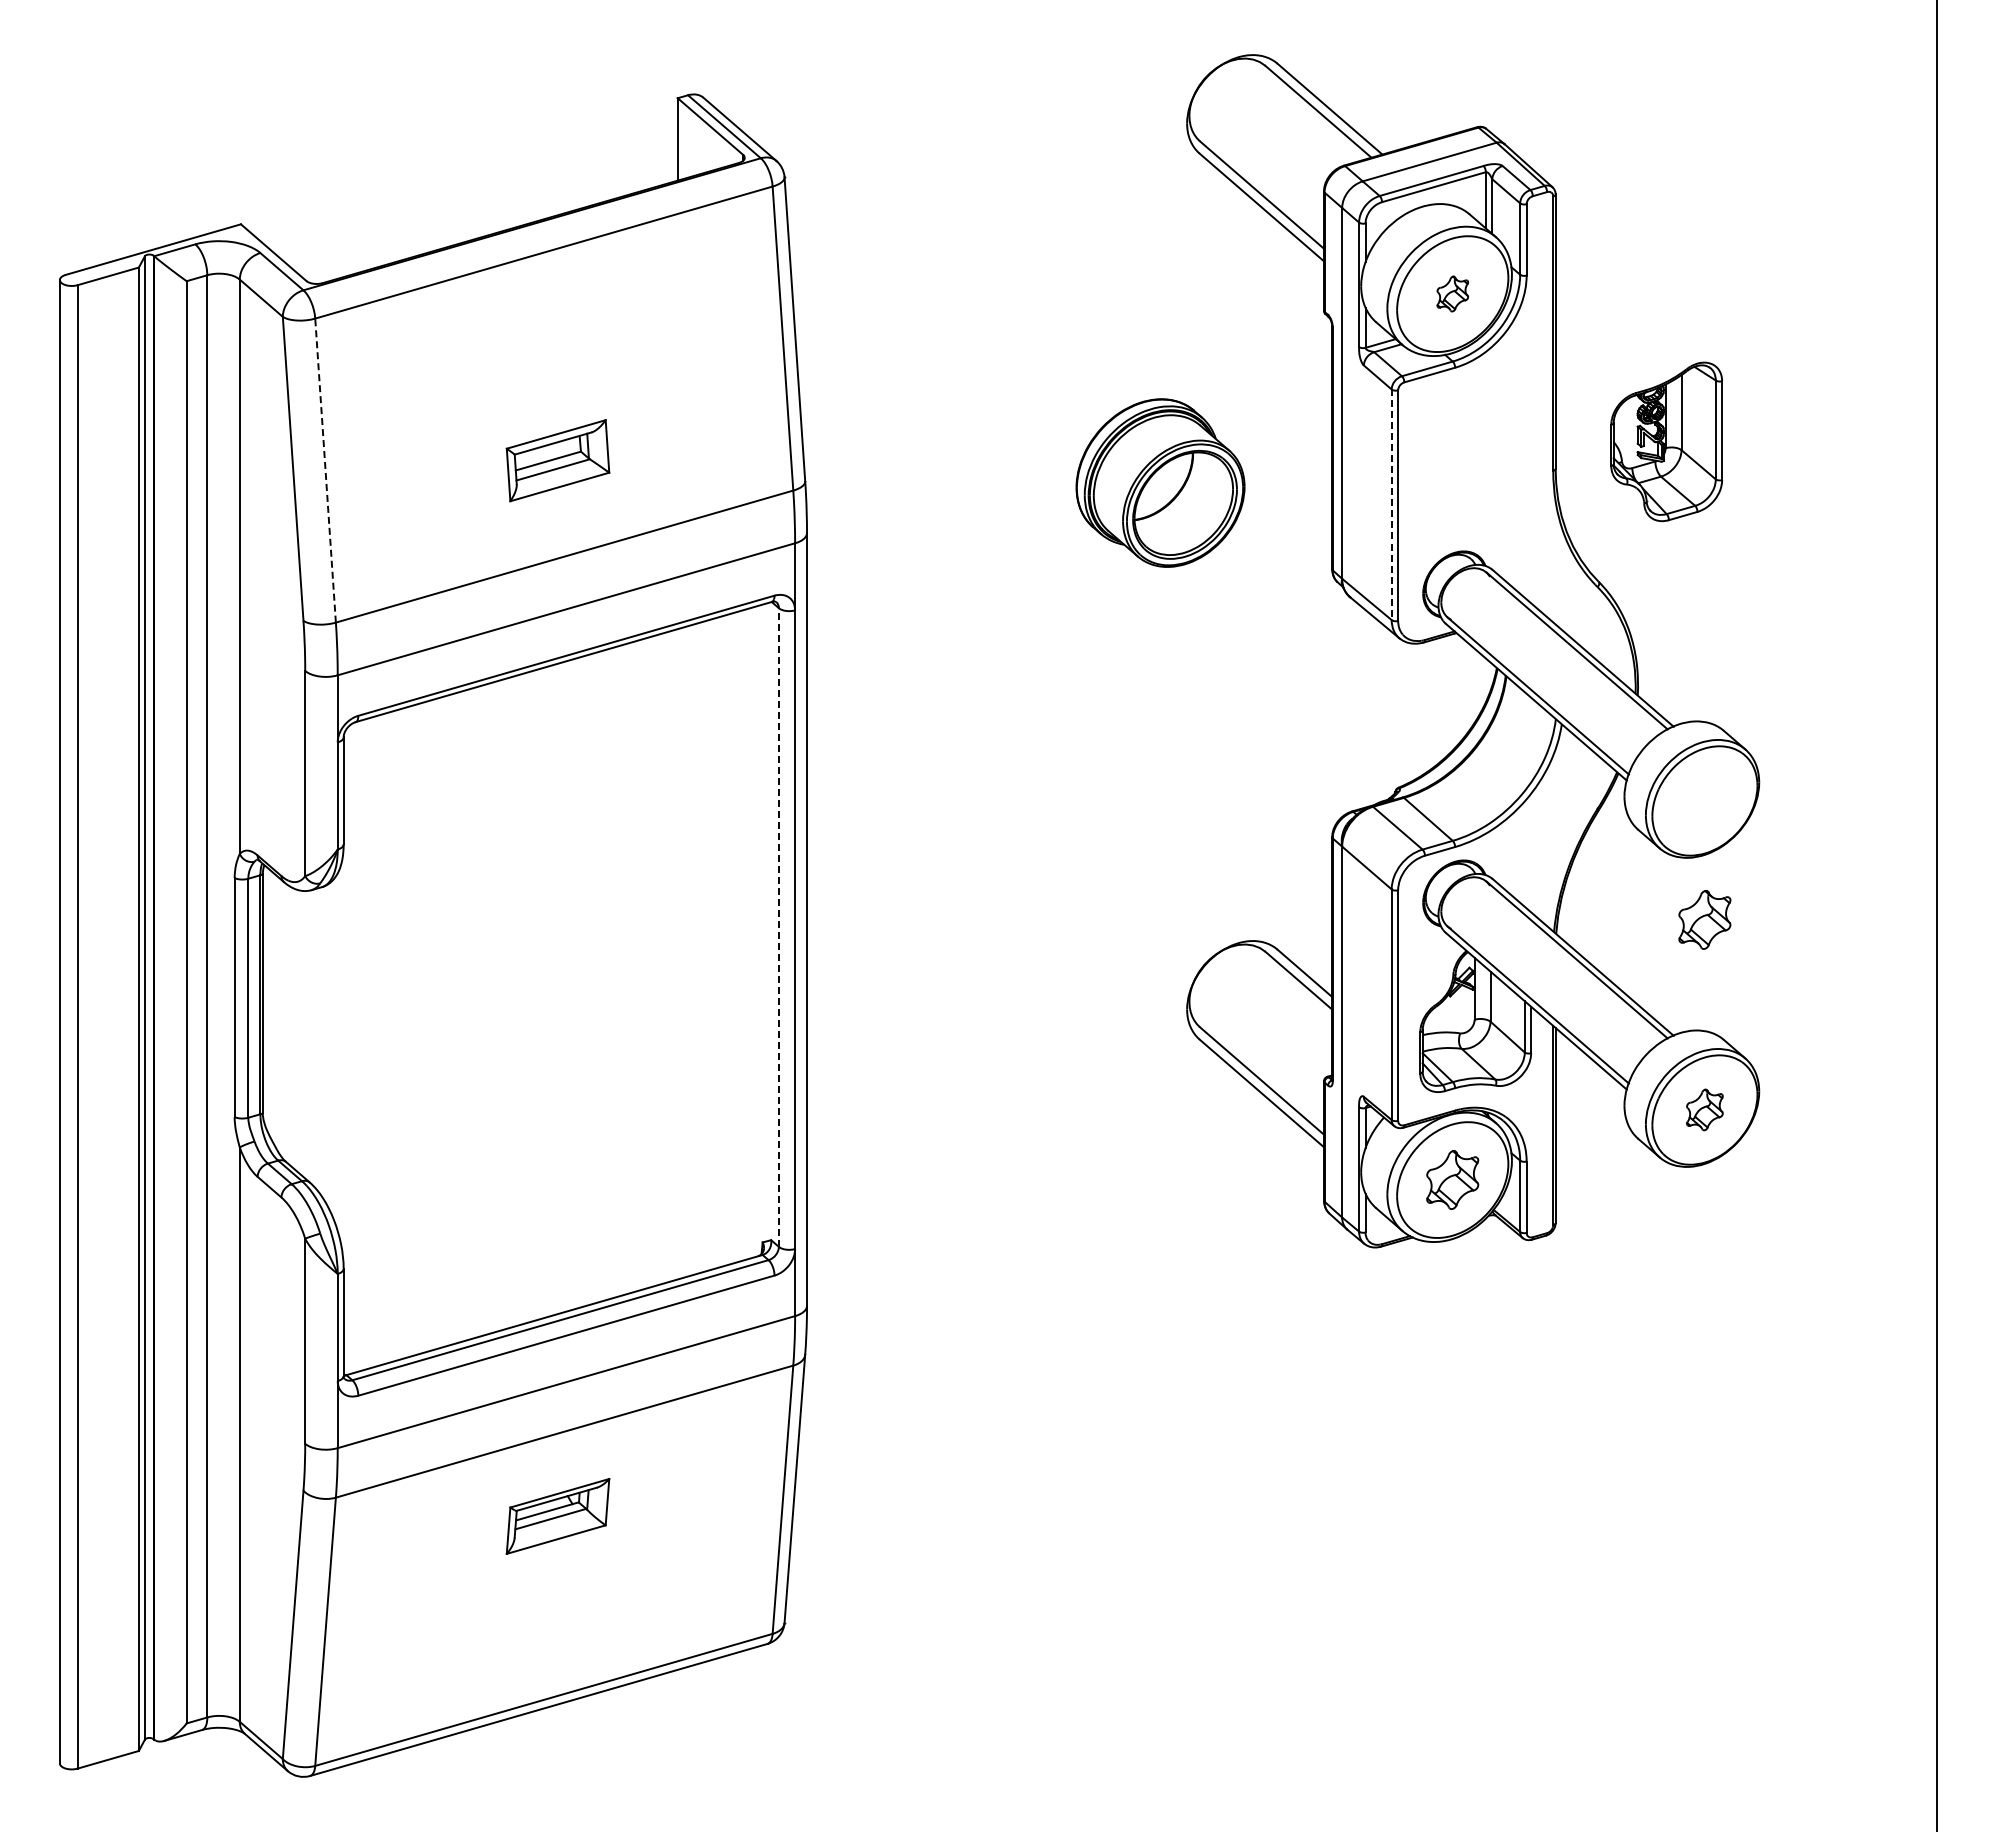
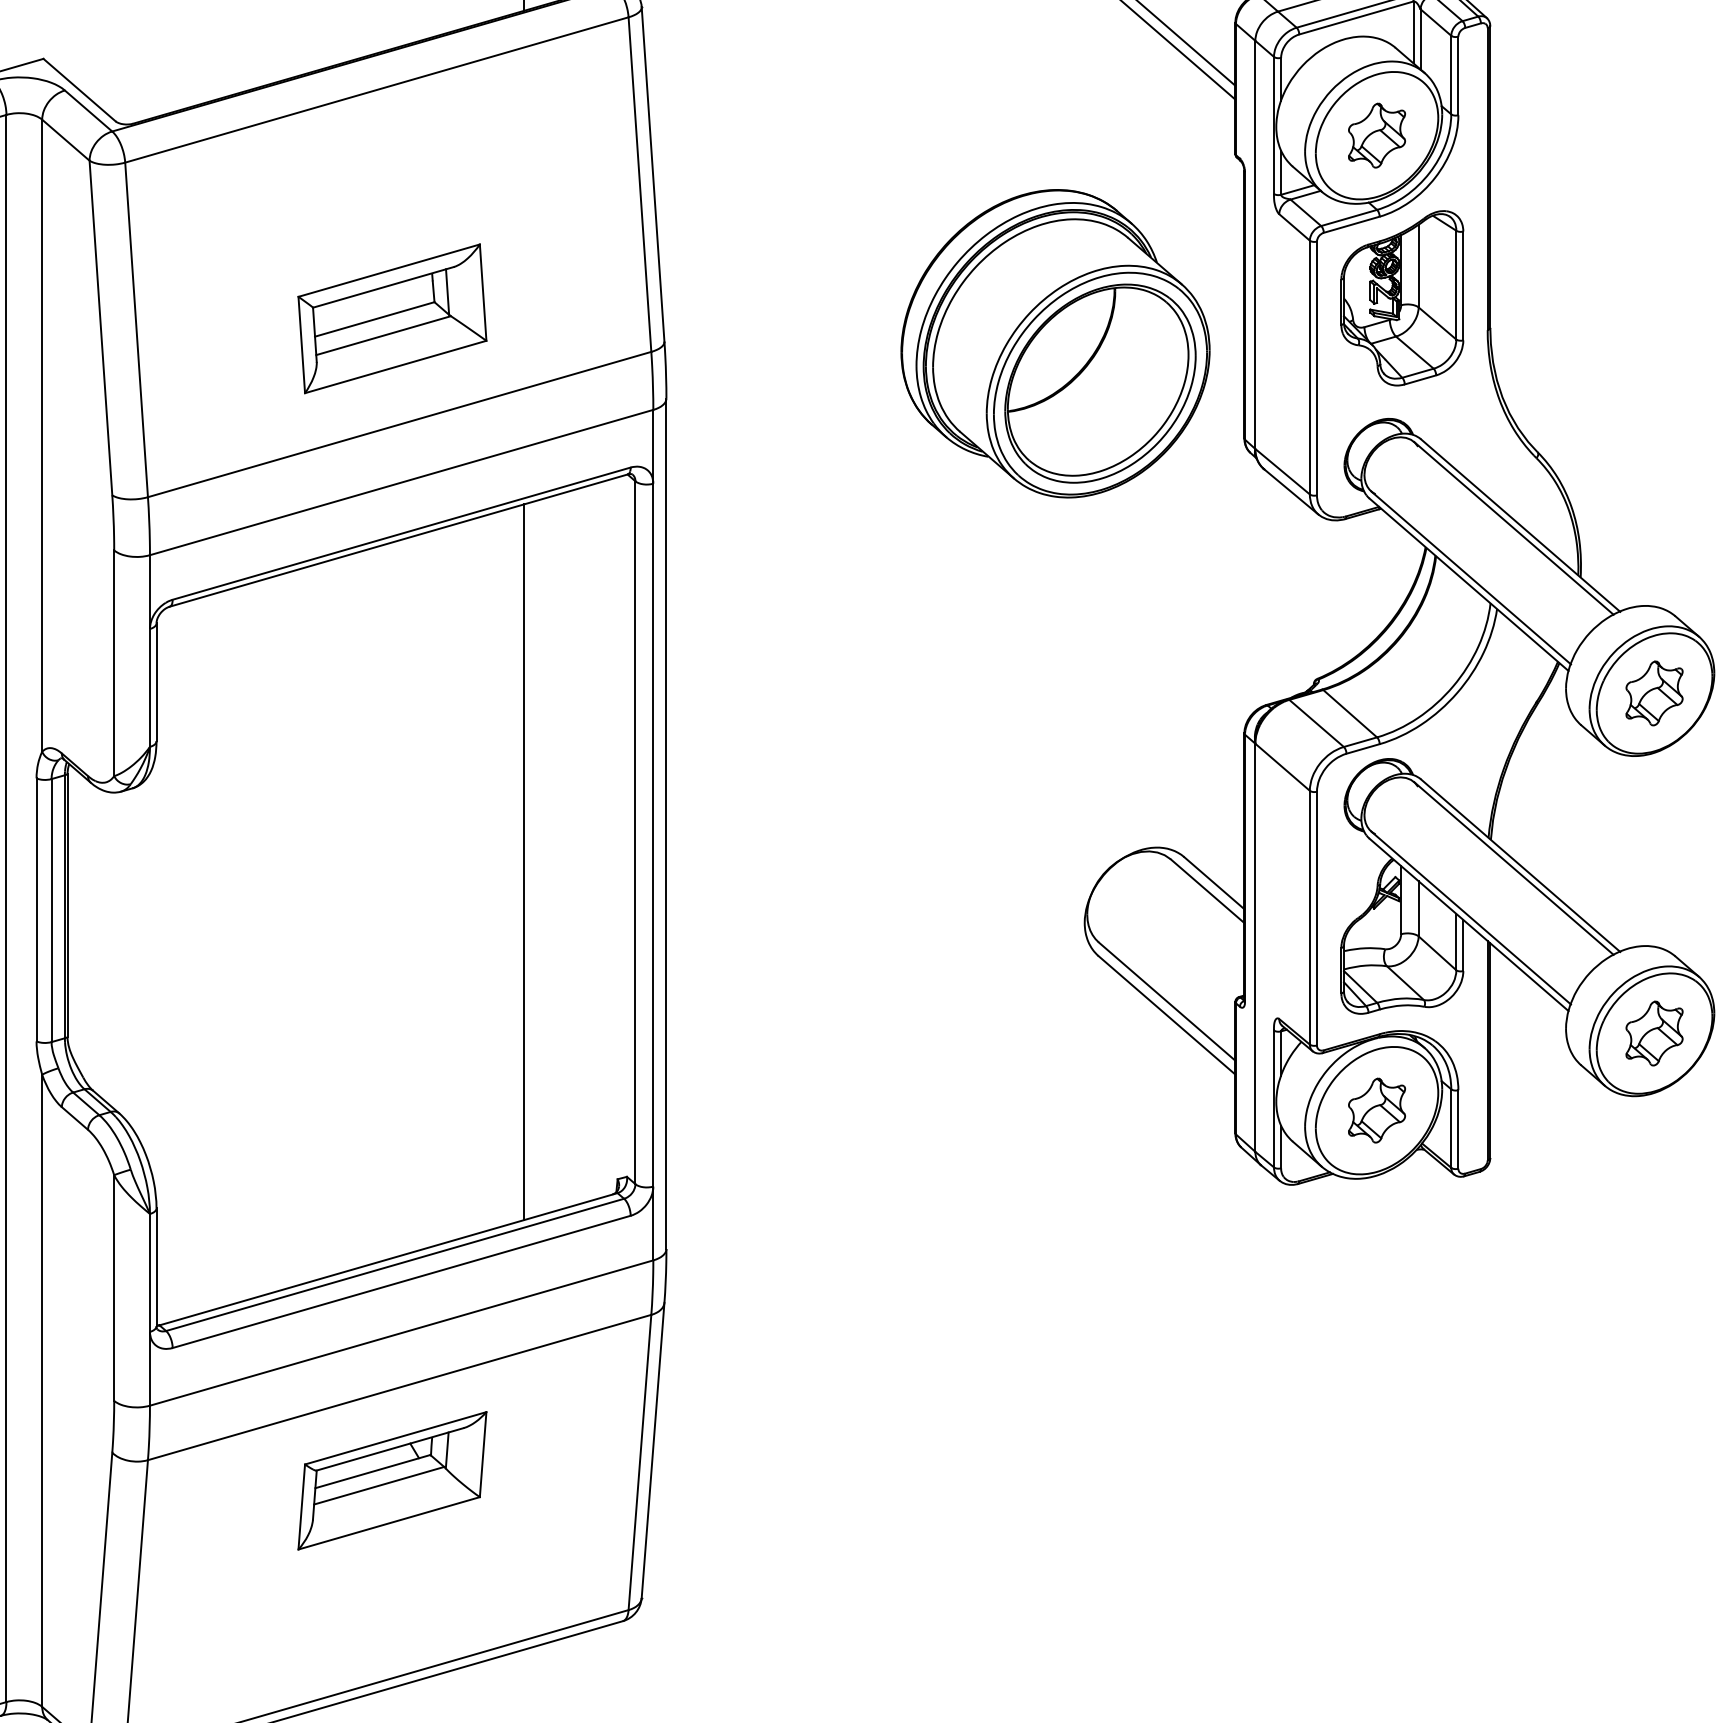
part: (1452, 293) -> (1376, 135), size x1.67
part: (1666, 441) -> (1402, 297), moved
part: (557, 460) -> (391, 318), size x1.67
line: (325, 470) -> (136, 329), dashed -> solid
part: (1160, 482) -> (1055, 342), size x1.67
line: (1391, 505) -> (1309, 368), dashed -> solid
part: (1704, 919) -> (1654, 692), moved
line: (778, 927) -> (635, 832), dashed -> solid
line: (677, 954) -> (523, 862), added
part: (1704, 1109) -> (1654, 1033), size x1.43
part: (557, 1516) -> (391, 1480), size x1.67

